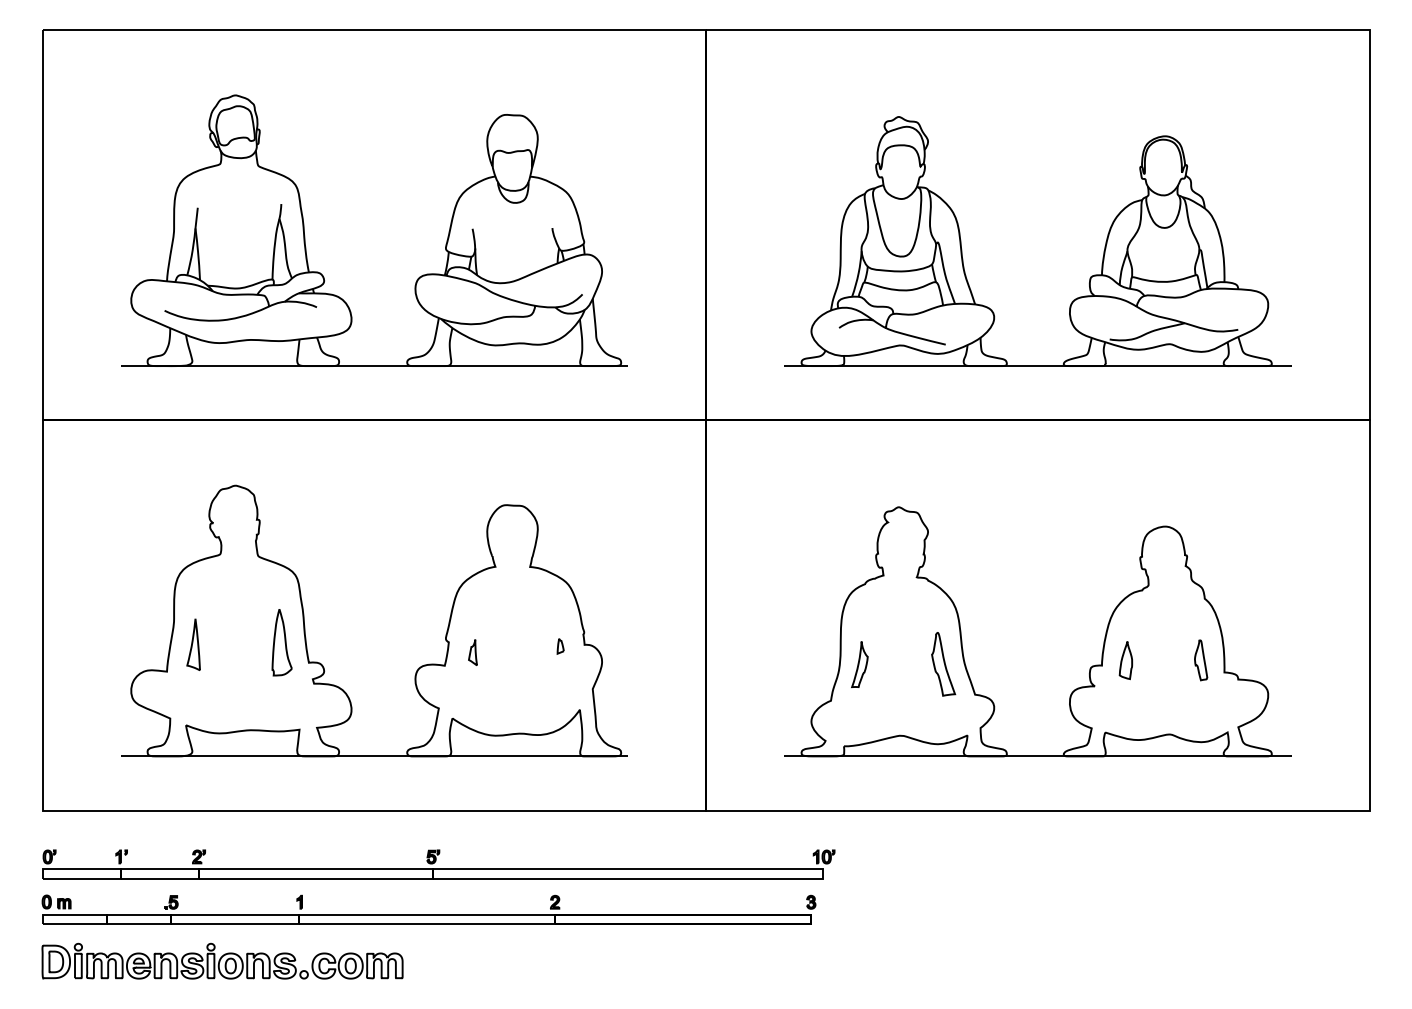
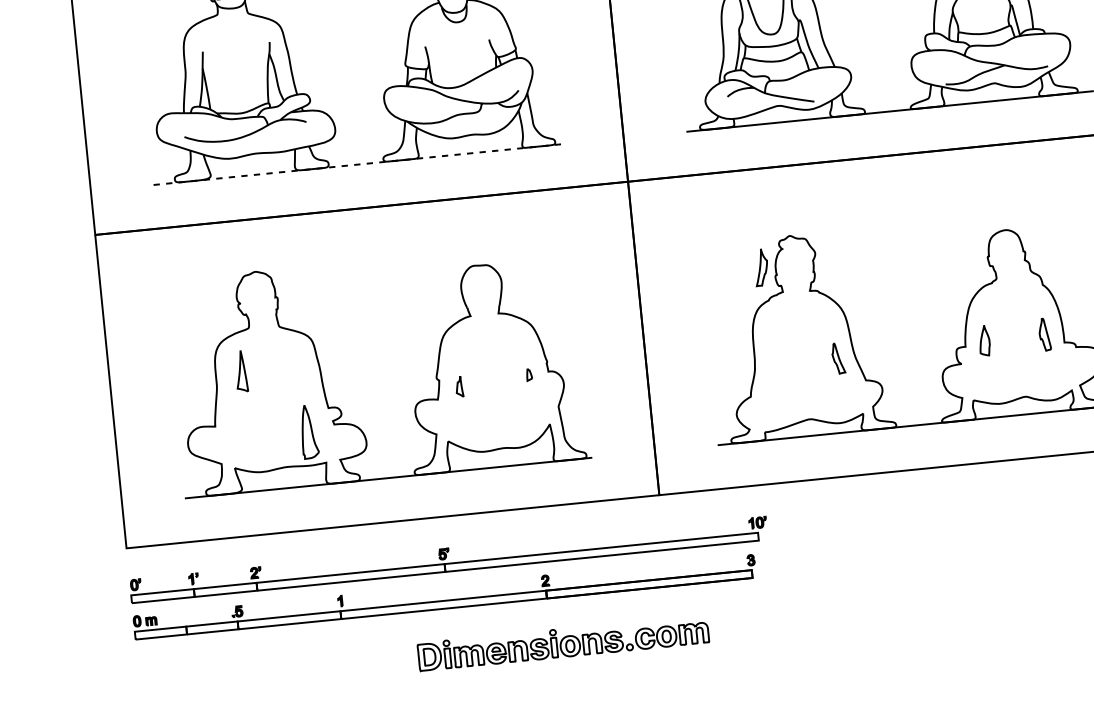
line: (374, 366) -> (357, 164), solid -> dashed
part: (281, 642) -> (308, 431), moved
part: (193, 644) -> (240, 371), moved
part: (859, 664) -> (761, 267), moved
part: (943, 664) -> (838, 358), size x0.6
part: (222, 960) -> (563, 642), moved

